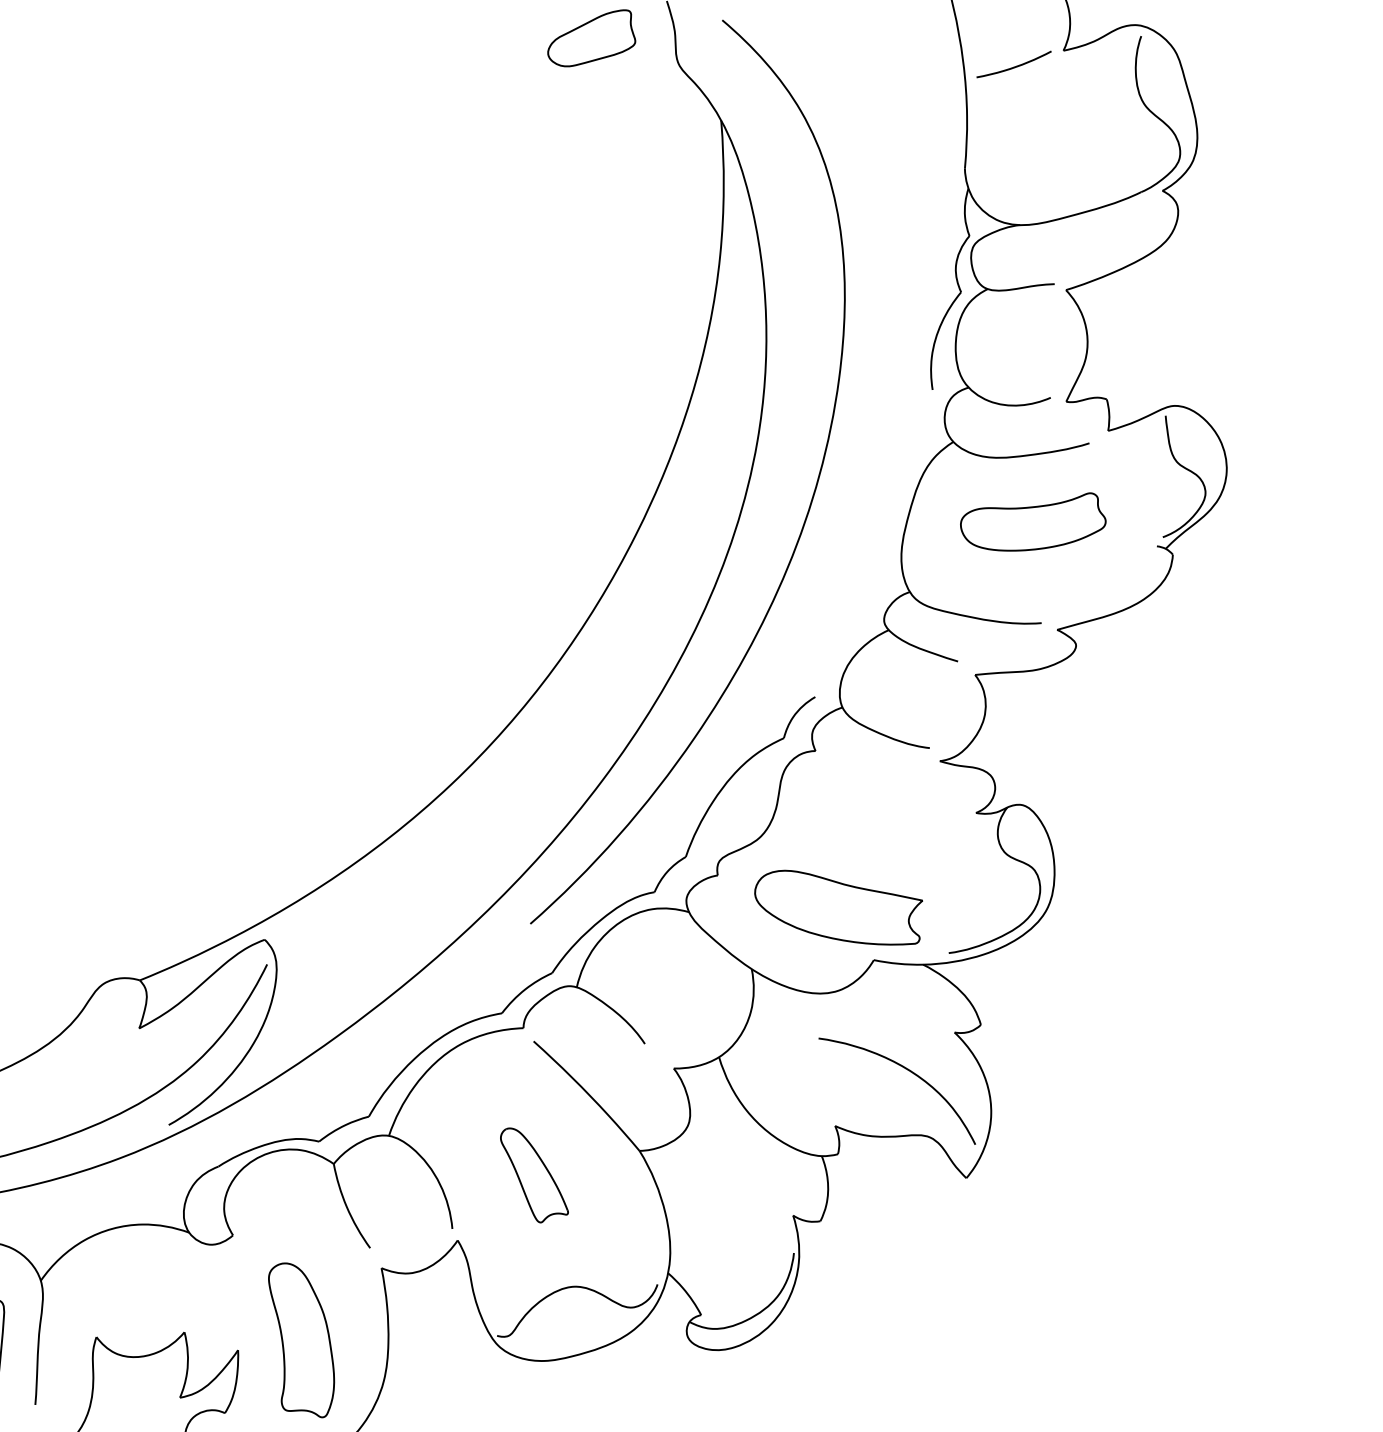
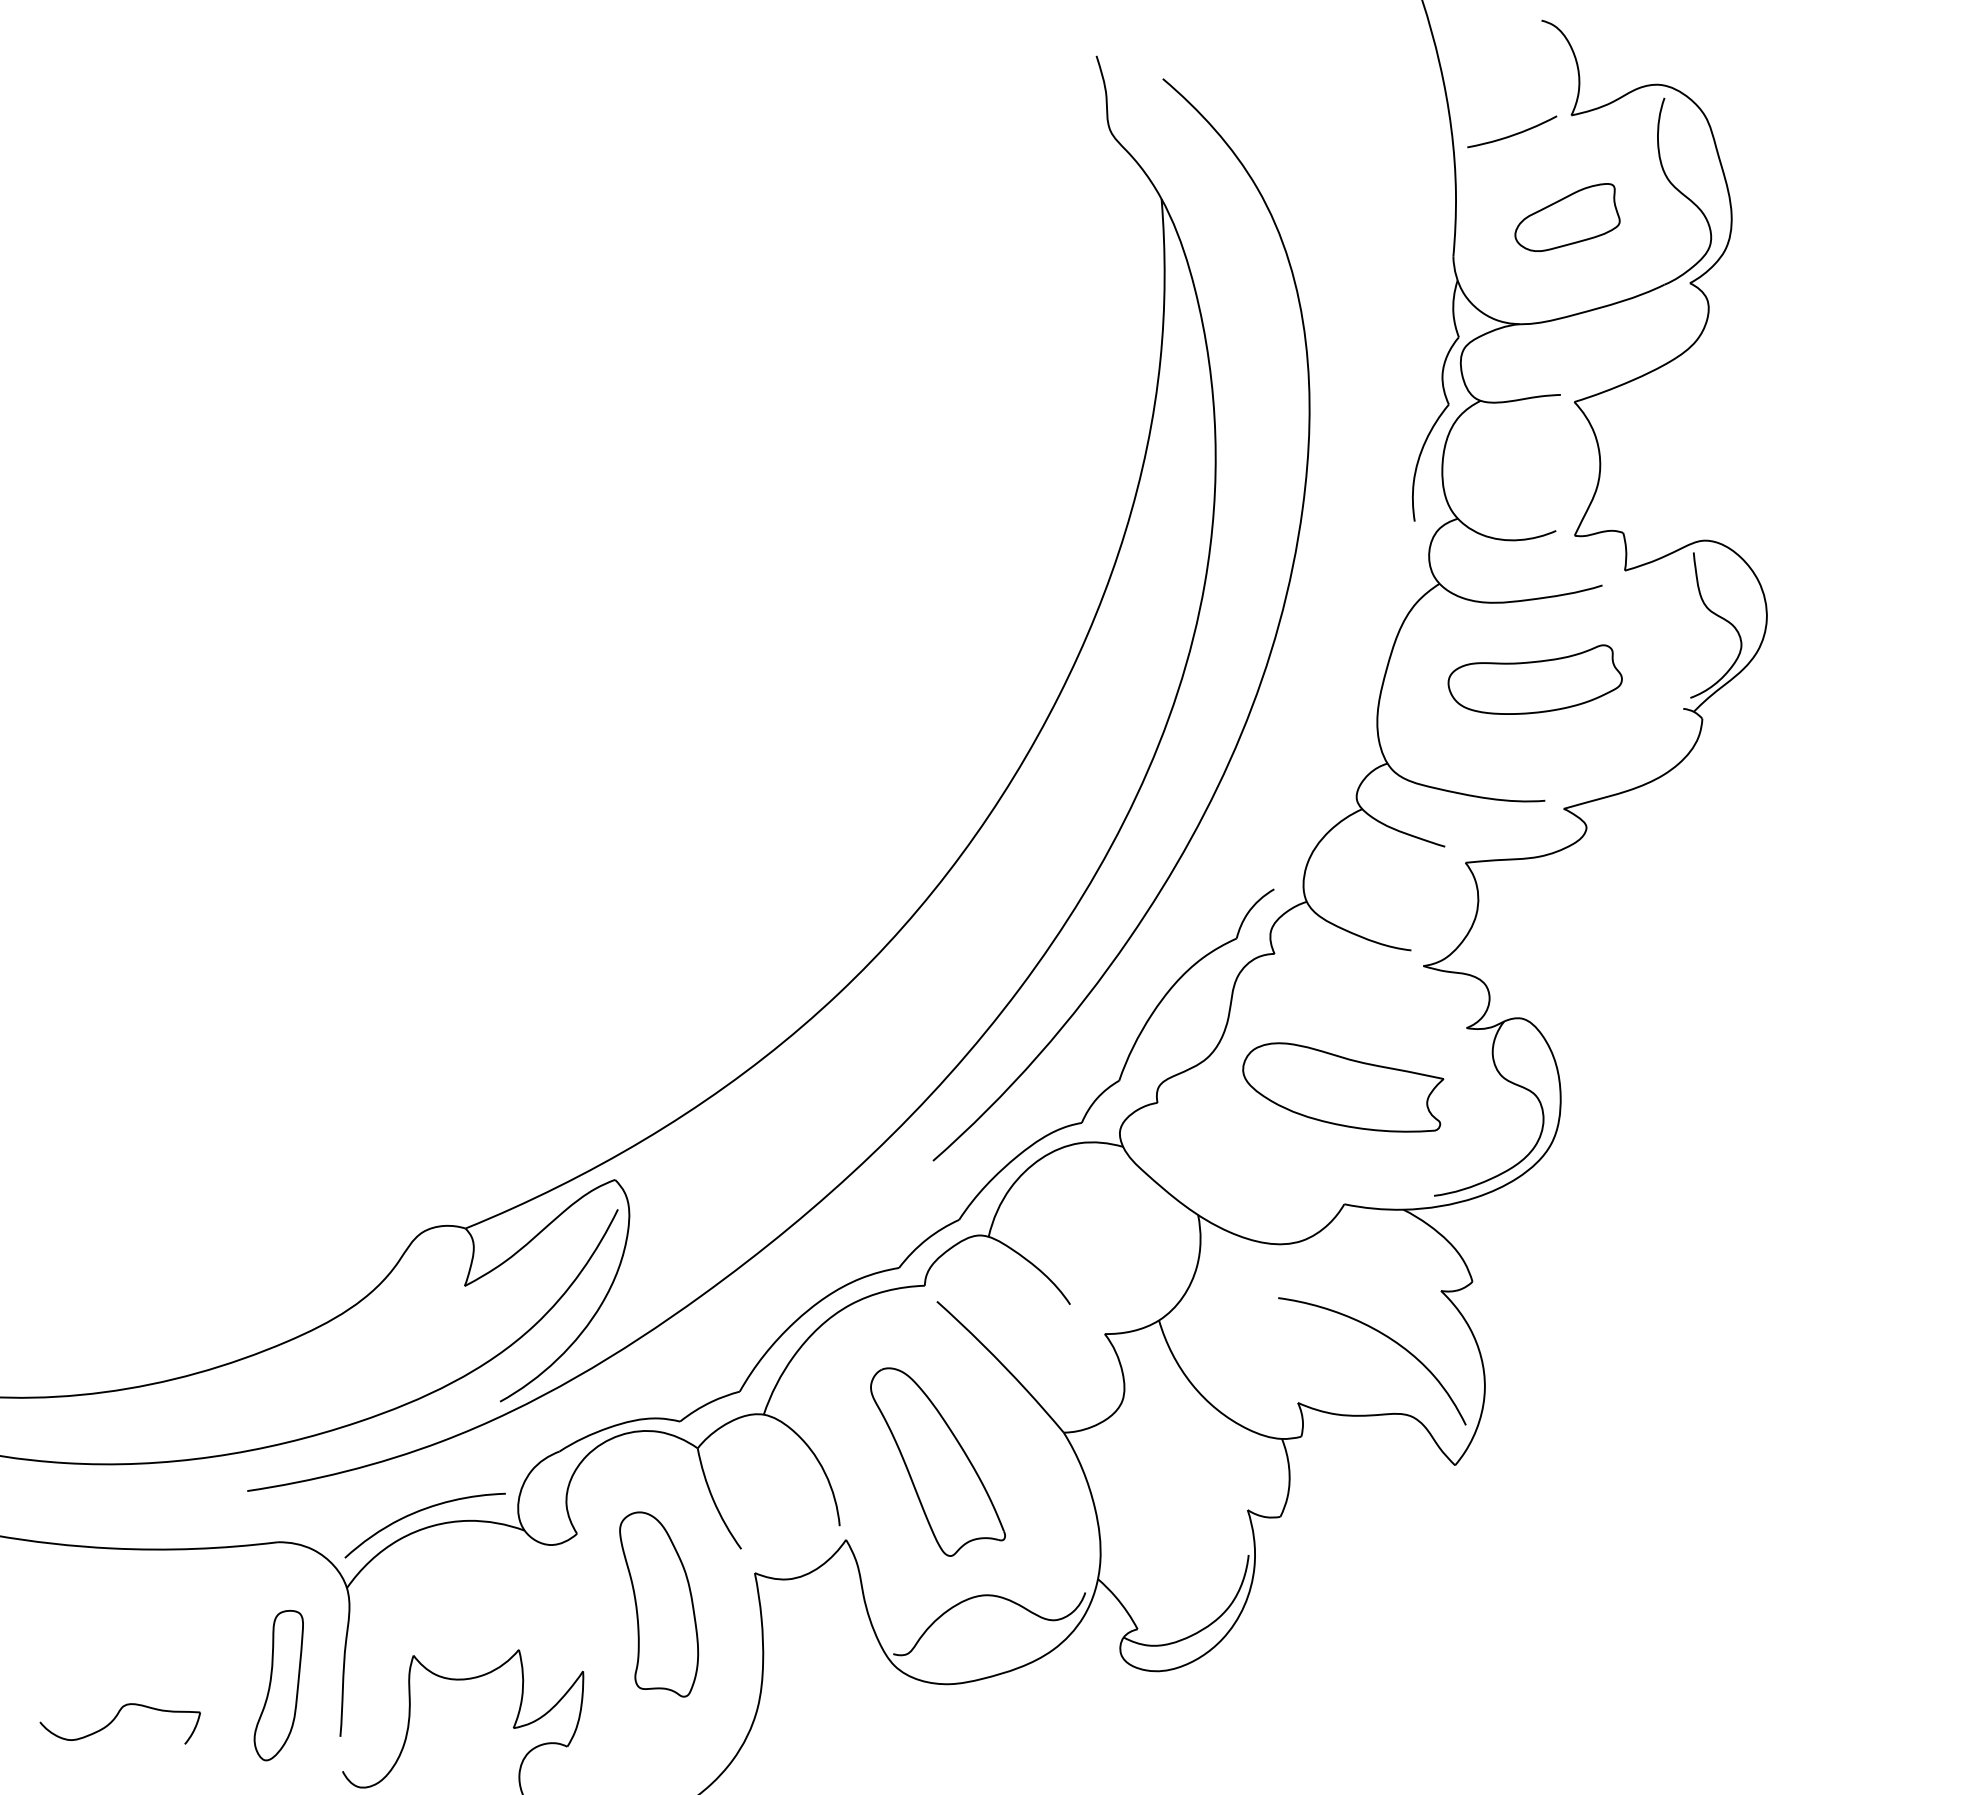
part: (591, 38) -> (1567, 217), moved
part: (838, 907) -> (1343, 1087), moved
part: (534, 1174) -> (937, 1461), size x1.67
curve: (103, 1216) -> (421, 1511), added
part: (301, 1340) -> (659, 1604), moved

